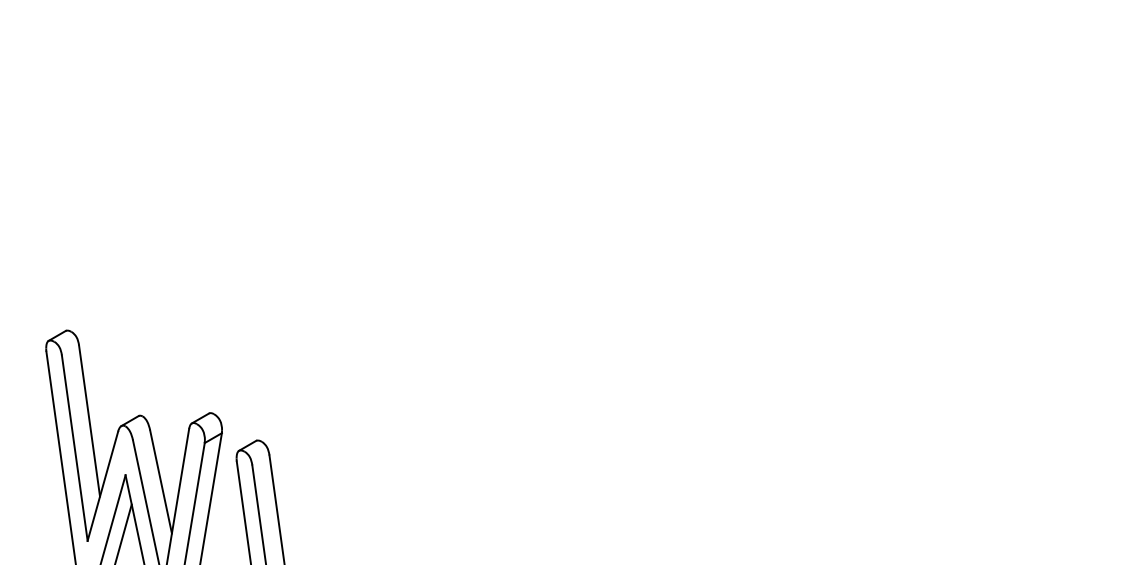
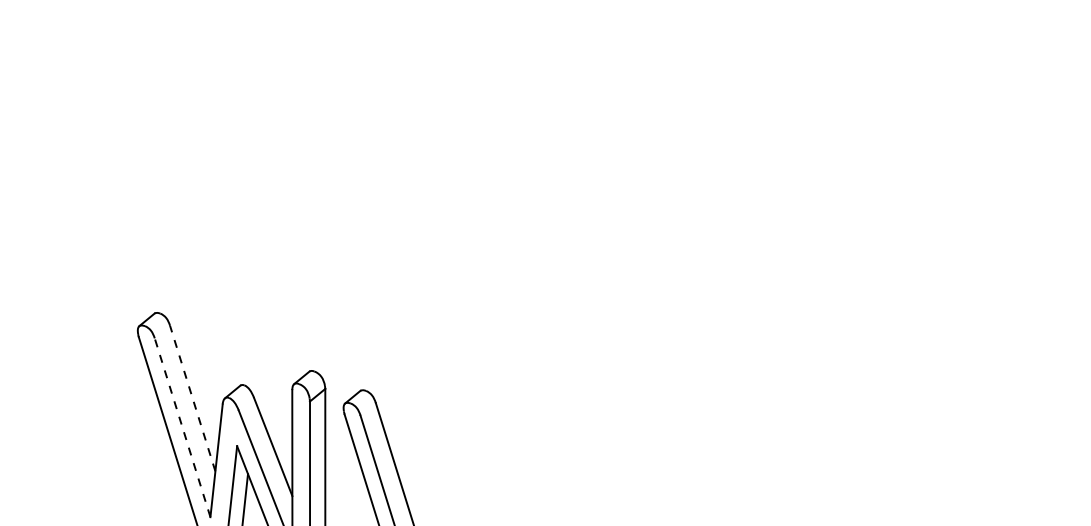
line: (89, 420) -> (192, 398), solid -> dashed
line: (74, 448) -> (182, 428), solid -> dashed

